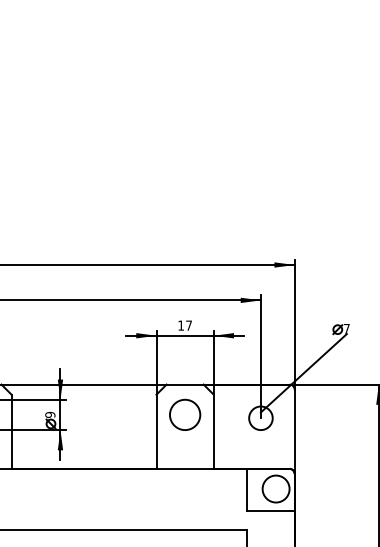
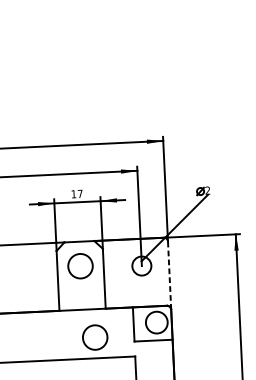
text: (346, 328) -> (207, 190), 7 -> 2
line: (294, 431) -> (169, 275), solid -> dashed
circle: (199, 503) -> (95, 337), added

